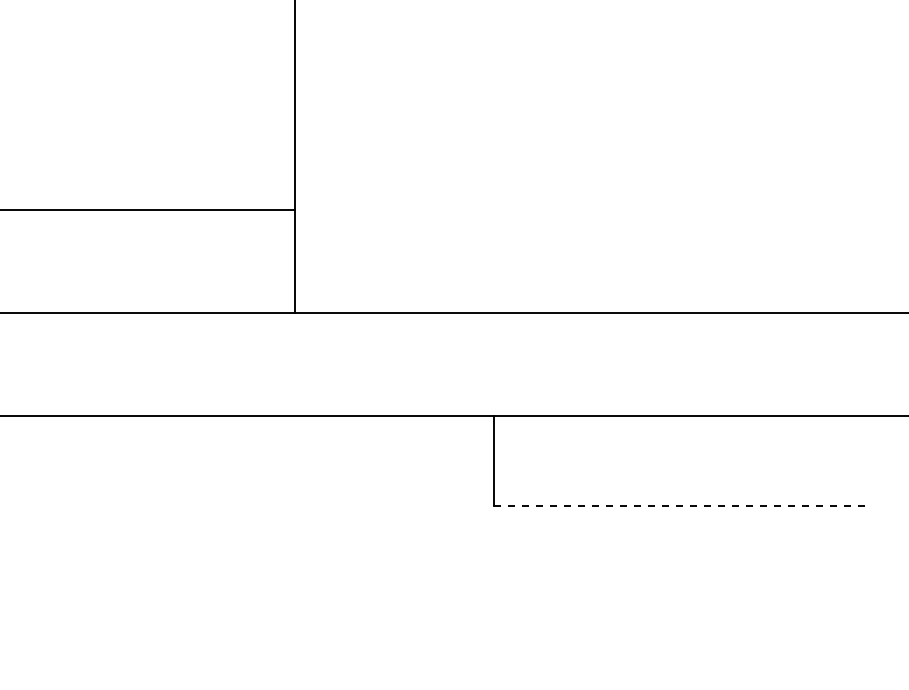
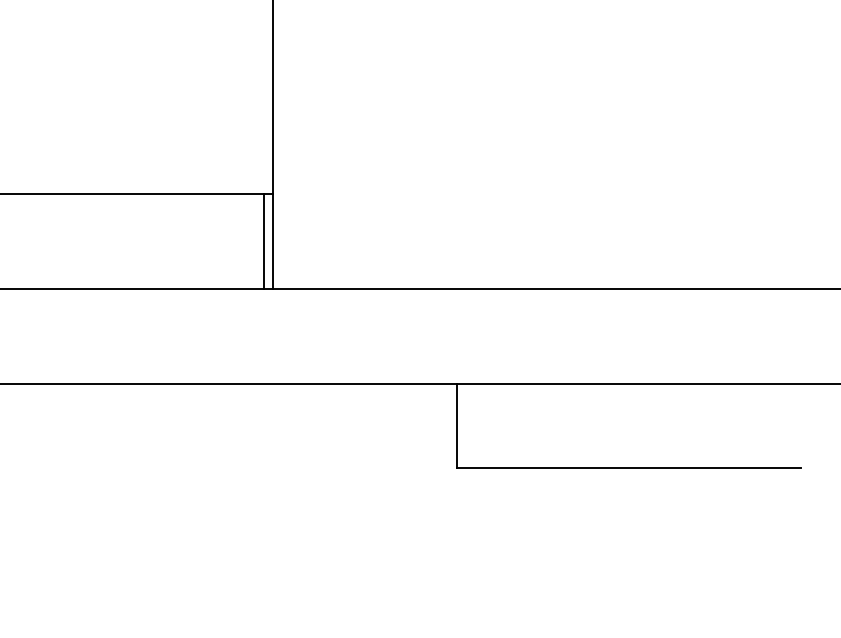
line: (284, 261) -> (263, 241), added
line: (680, 505) -> (629, 467), dashed -> solid

